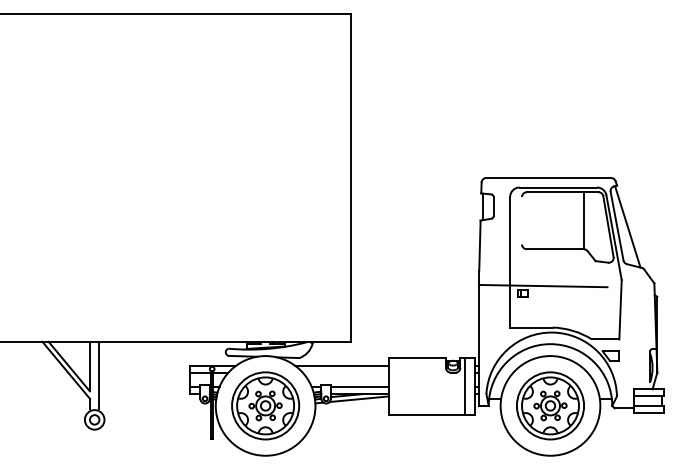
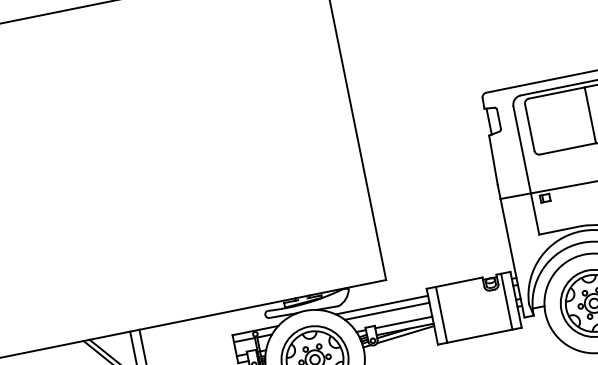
line: (522, 220) -> (530, 127), added
line: (345, 372) -> (386, 311), added
line: (398, 386) -> (441, 314), added

